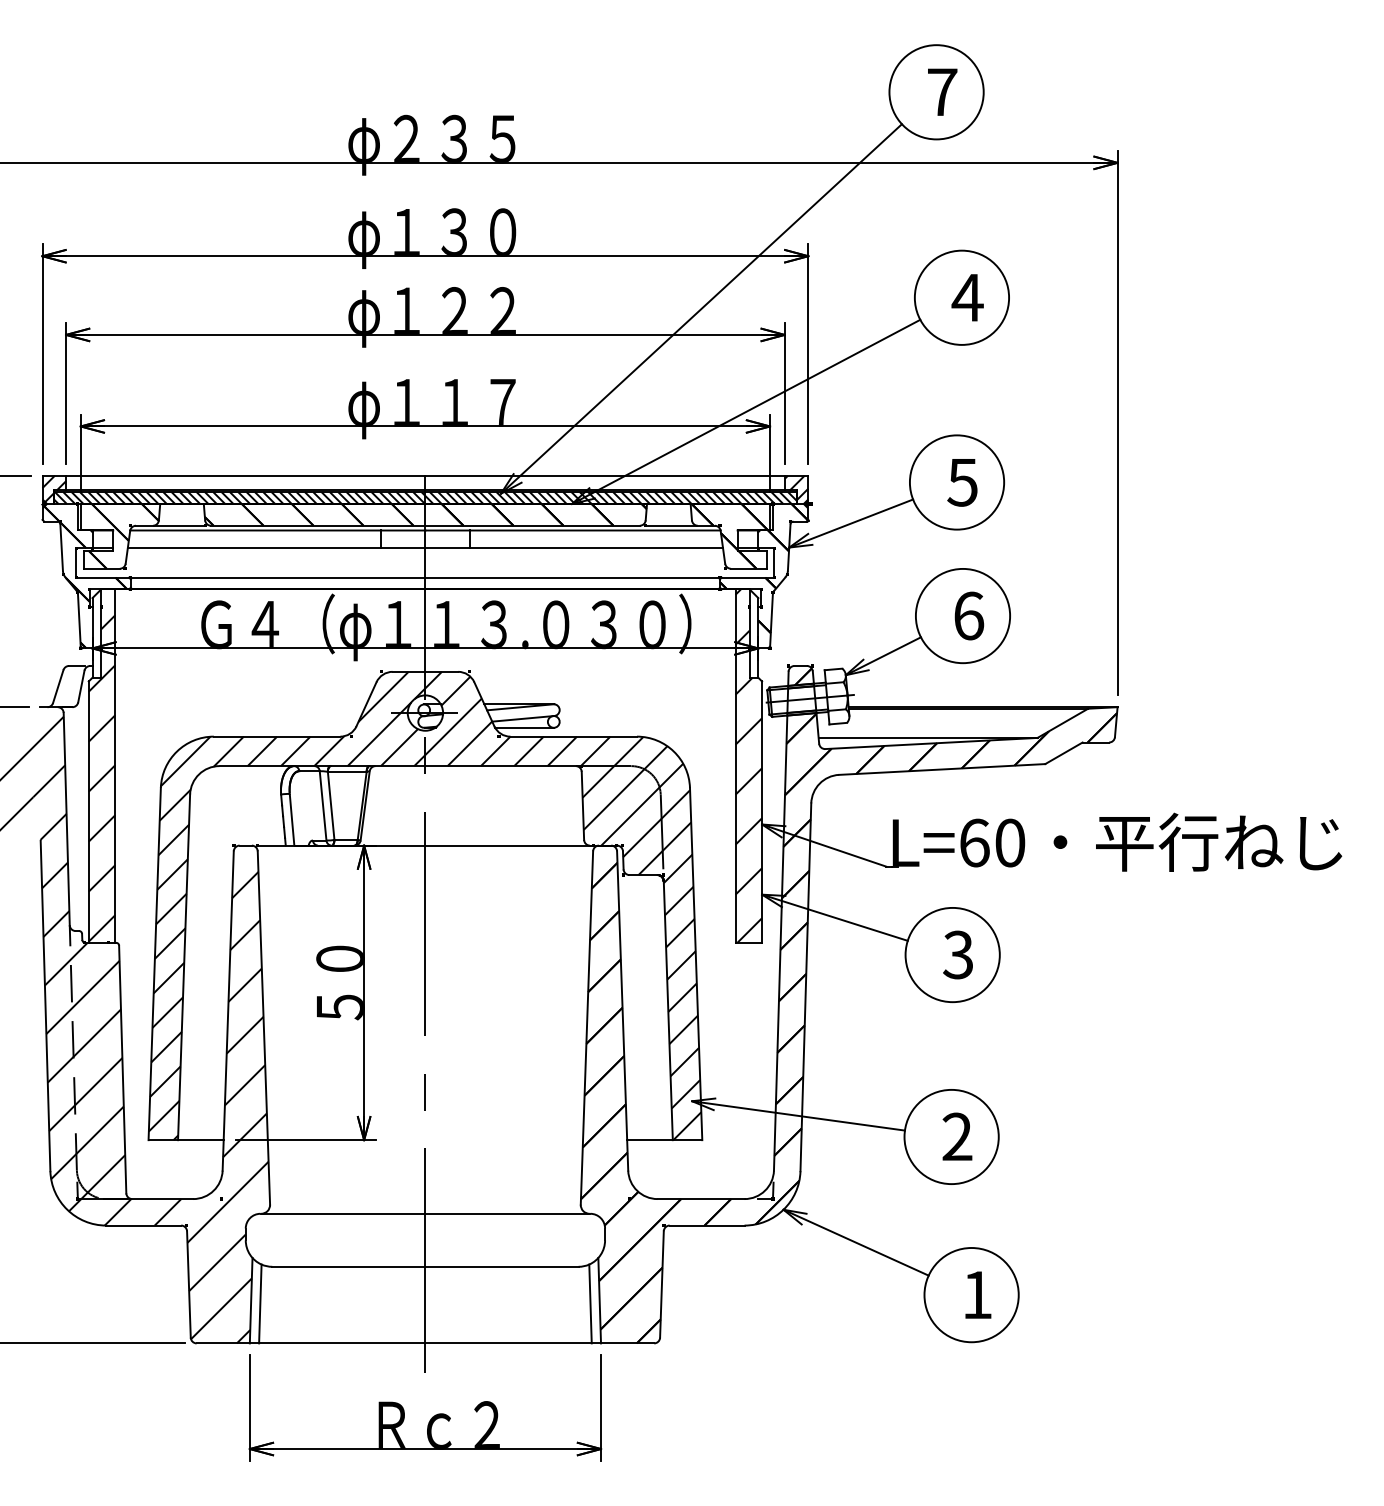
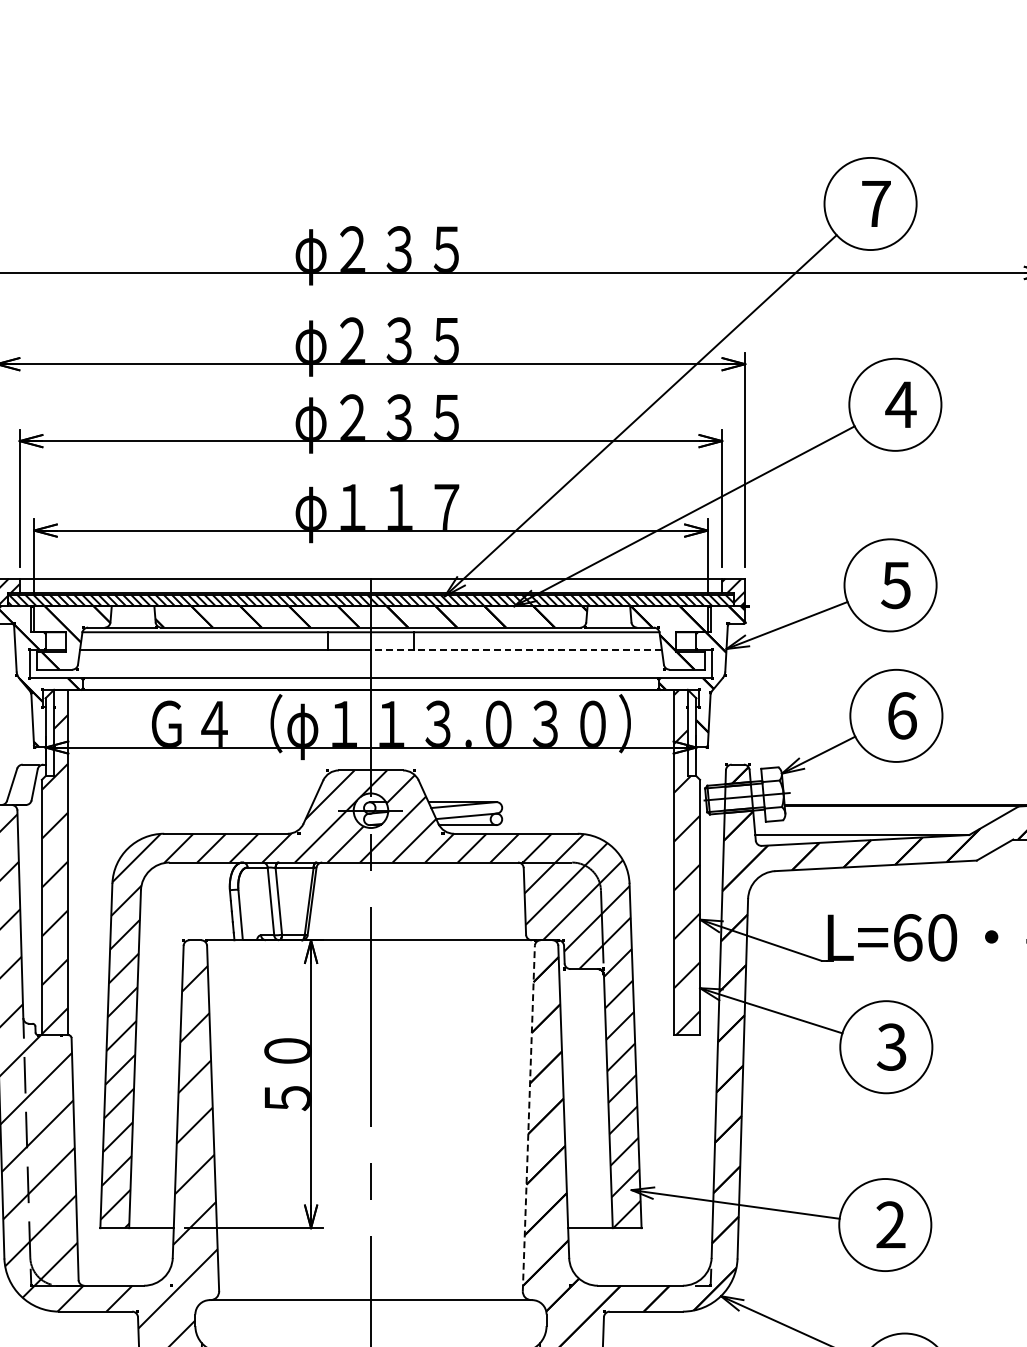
text: (454, 231) -> (399, 340), φ１３０ -> φ２３５
text: (454, 310) -> (399, 417), φ１２２ -> φ２３５
line: (574, 548) -> (516, 649), solid -> dashed
line: (586, 1027) -> (528, 1118), solid -> dashed

